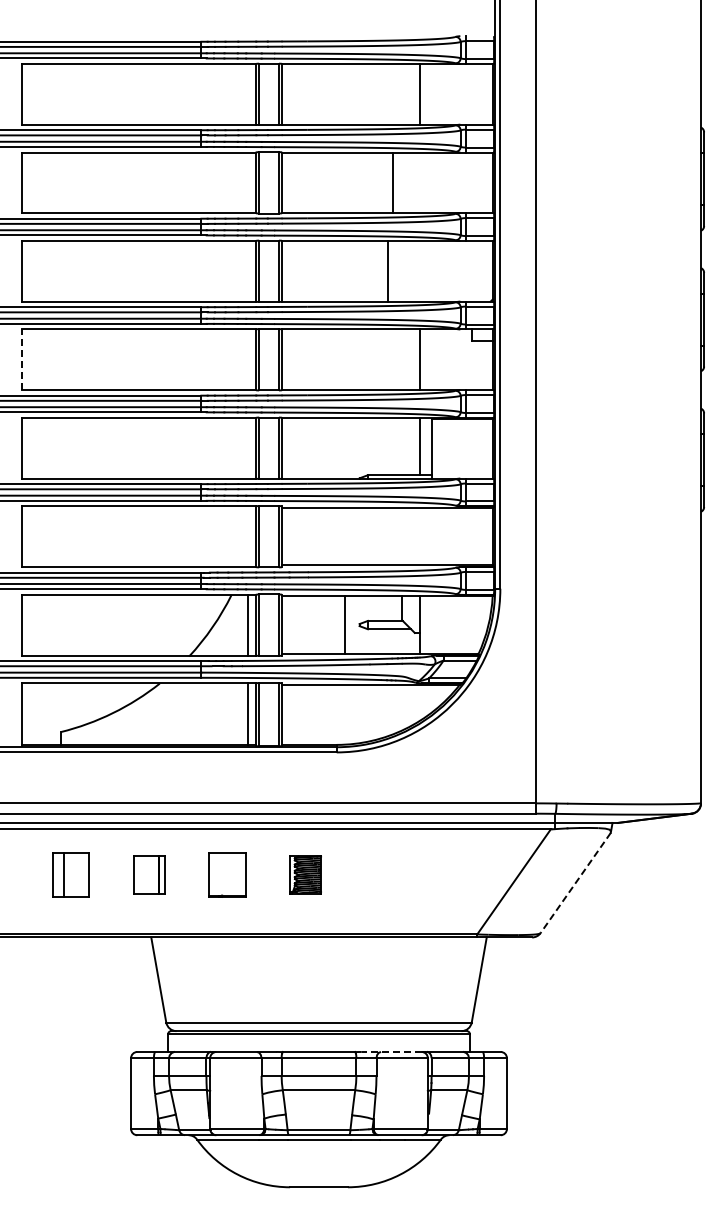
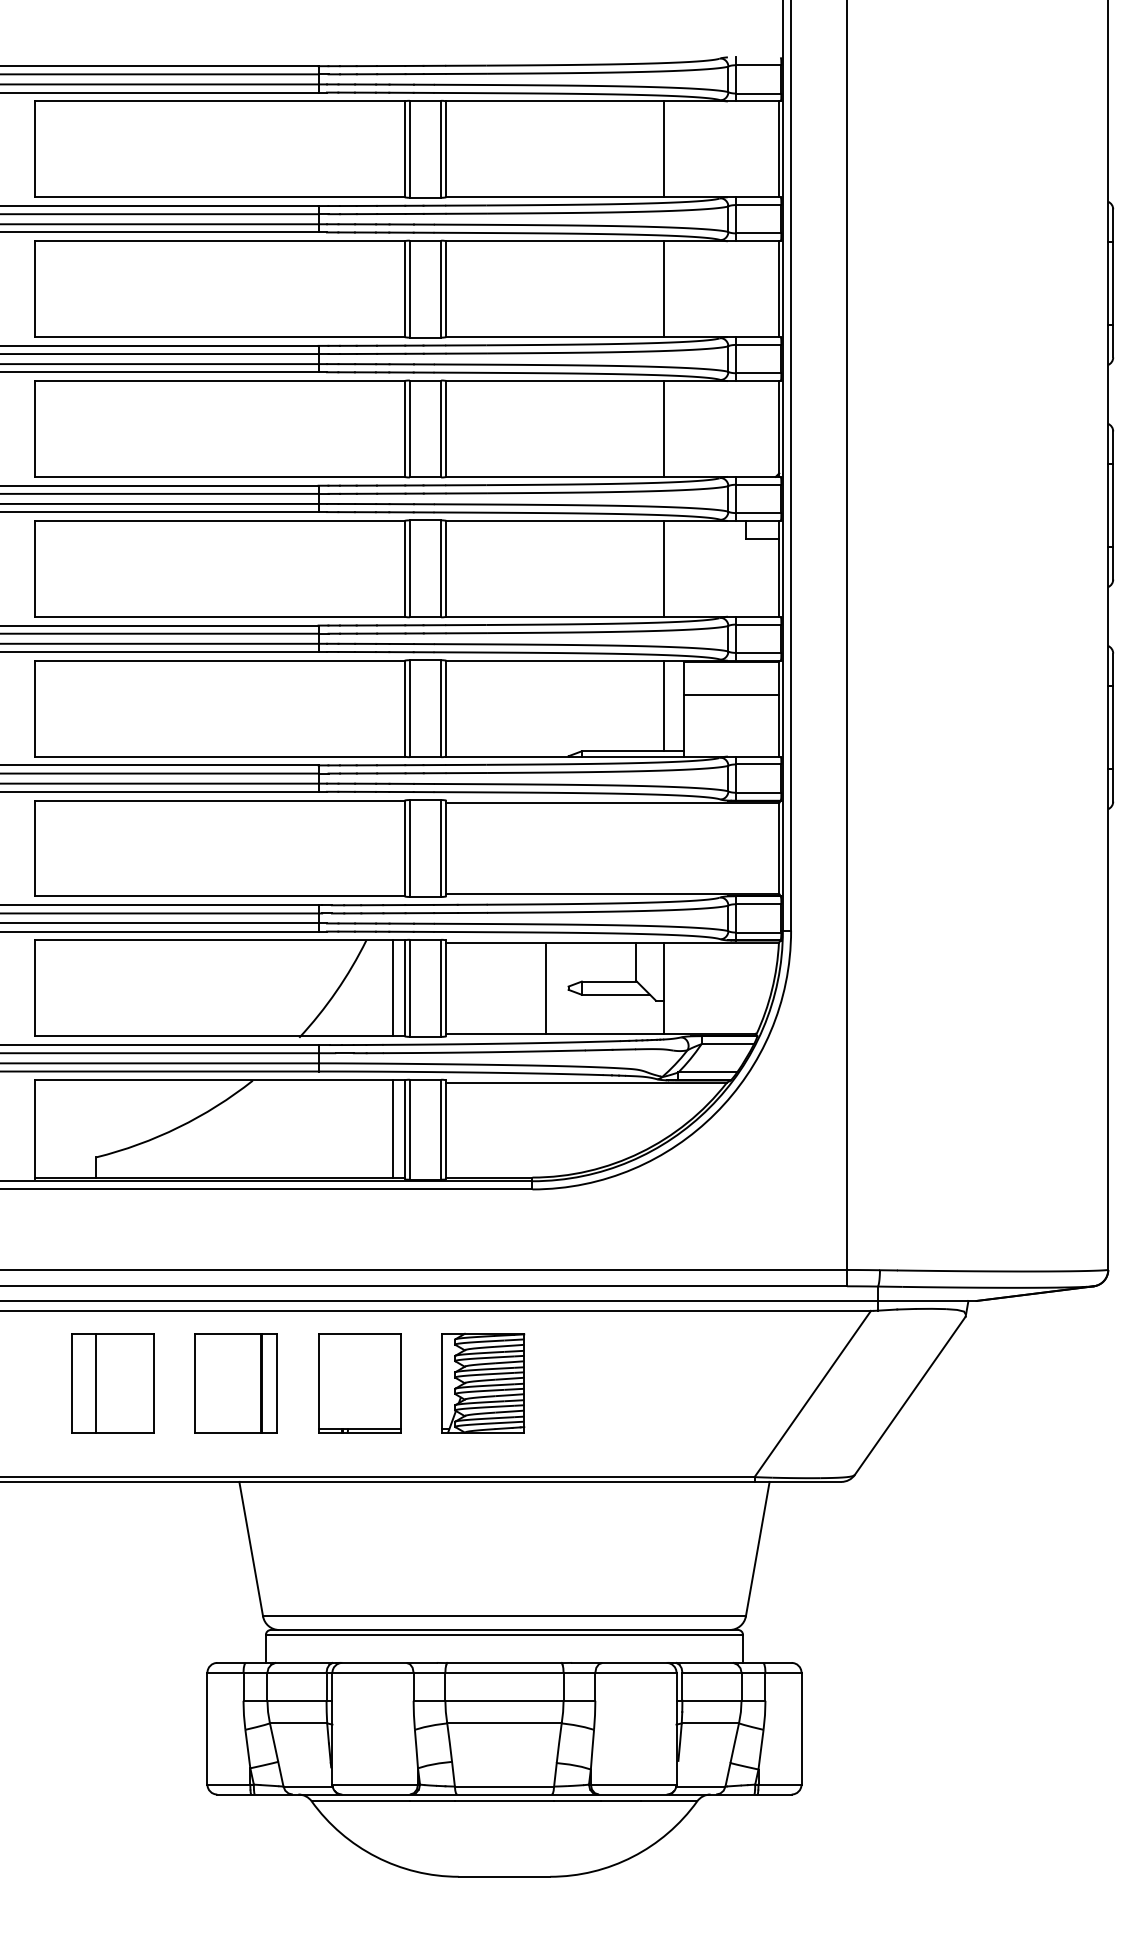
line: (392, 182) -> (663, 288), moved
line: (387, 271) -> (663, 429), moved
line: (21, 359) -> (34, 568), dashed -> solid
line: (462, 439) -> (731, 694), added
part: (70, 874) -> (111, 1382), size x1.43
part: (148, 874) -> (234, 1382), size x1.67
part: (305, 874) -> (483, 1382), size x1.67
part: (226, 875) -> (358, 1383), size x1.43
line: (575, 883) -> (909, 1396), dashed -> solid
line: (391, 1051) -> (619, 1662), dashed -> solid

